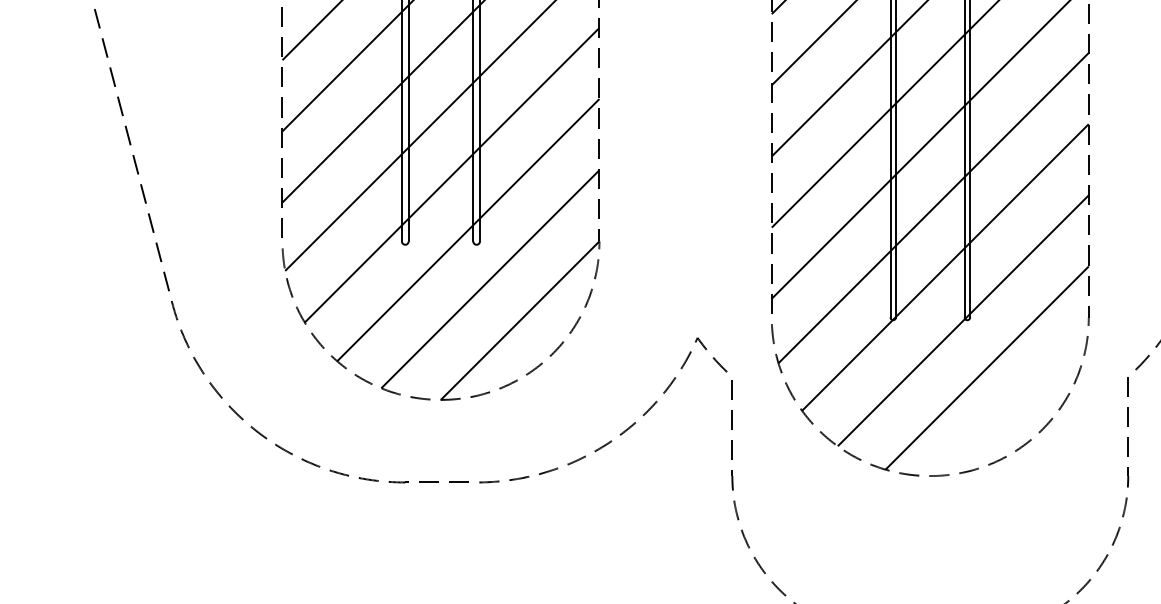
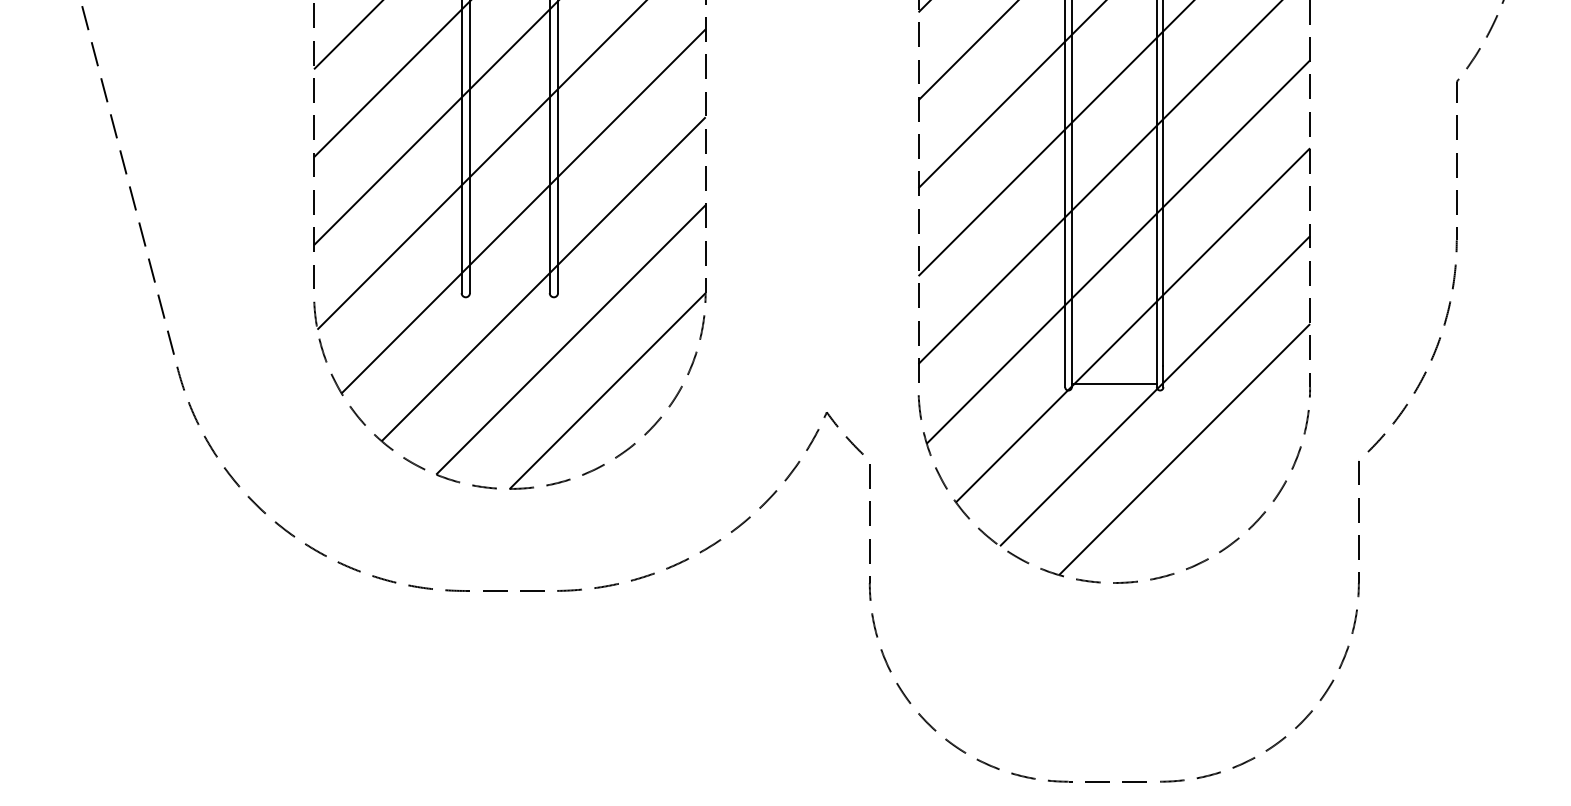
line: (929, 314) -> (1113, 383), added

